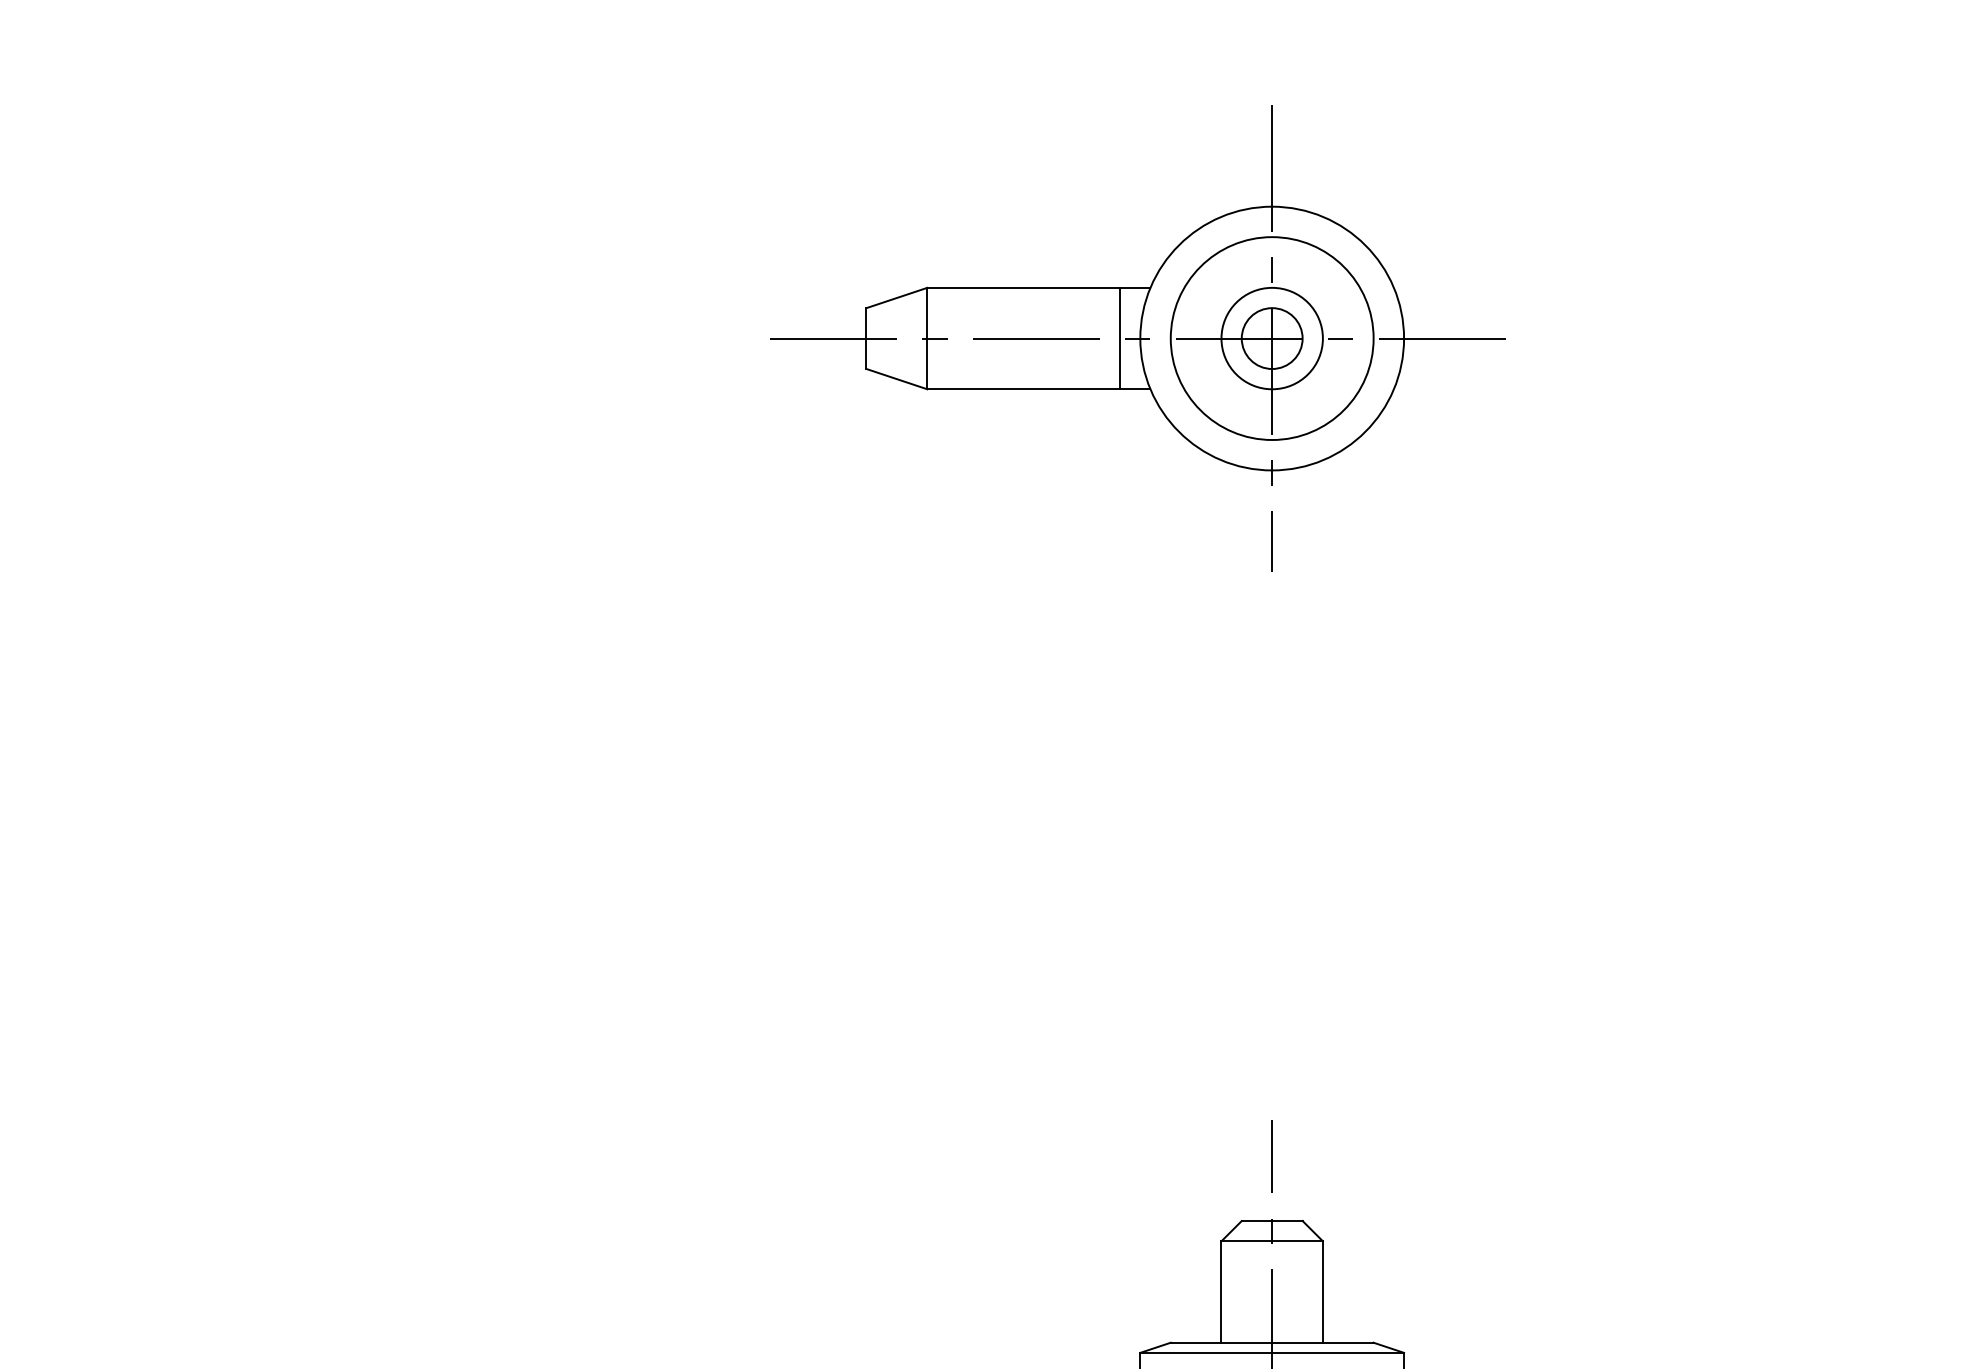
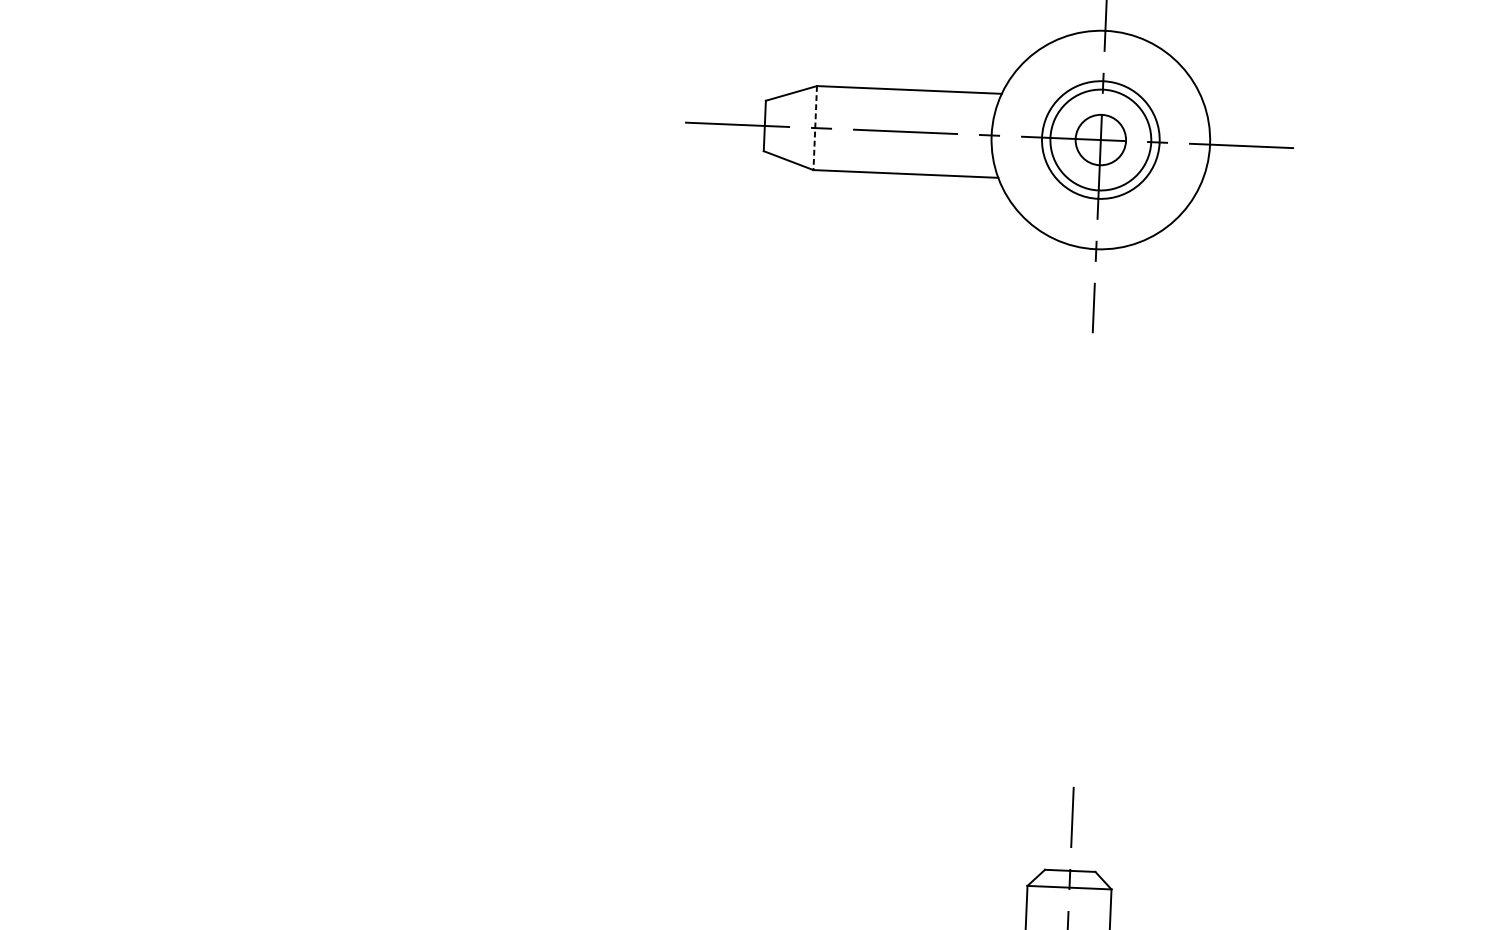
line: (927, 338) -> (815, 128), solid -> dashed
line: (1120, 338) -> (975, 134), removed
circle: (1271, 338) -> (1100, 139), size x0.6
circle: (1271, 338) -> (1100, 139), size x1.4

